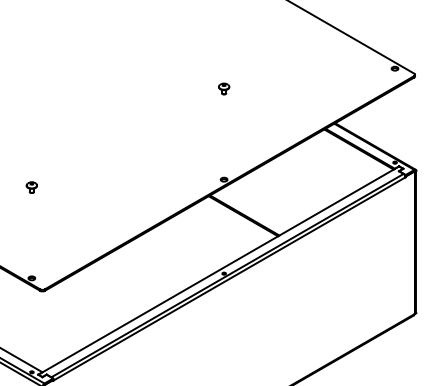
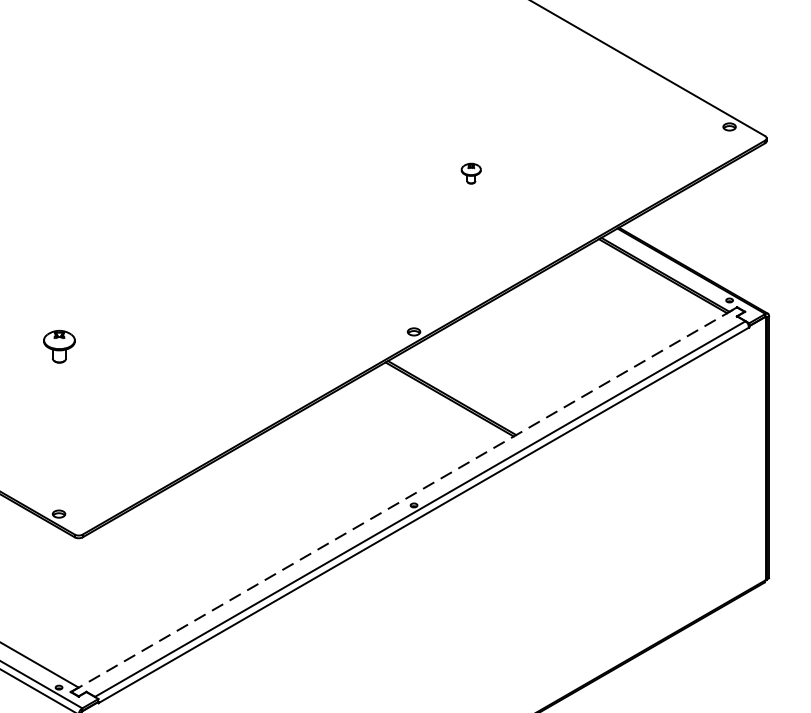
part: (224, 88) -> (471, 172), moved
part: (31, 187) -> (58, 346), size x1.6
line: (219, 270) -> (405, 499), solid -> dashed

